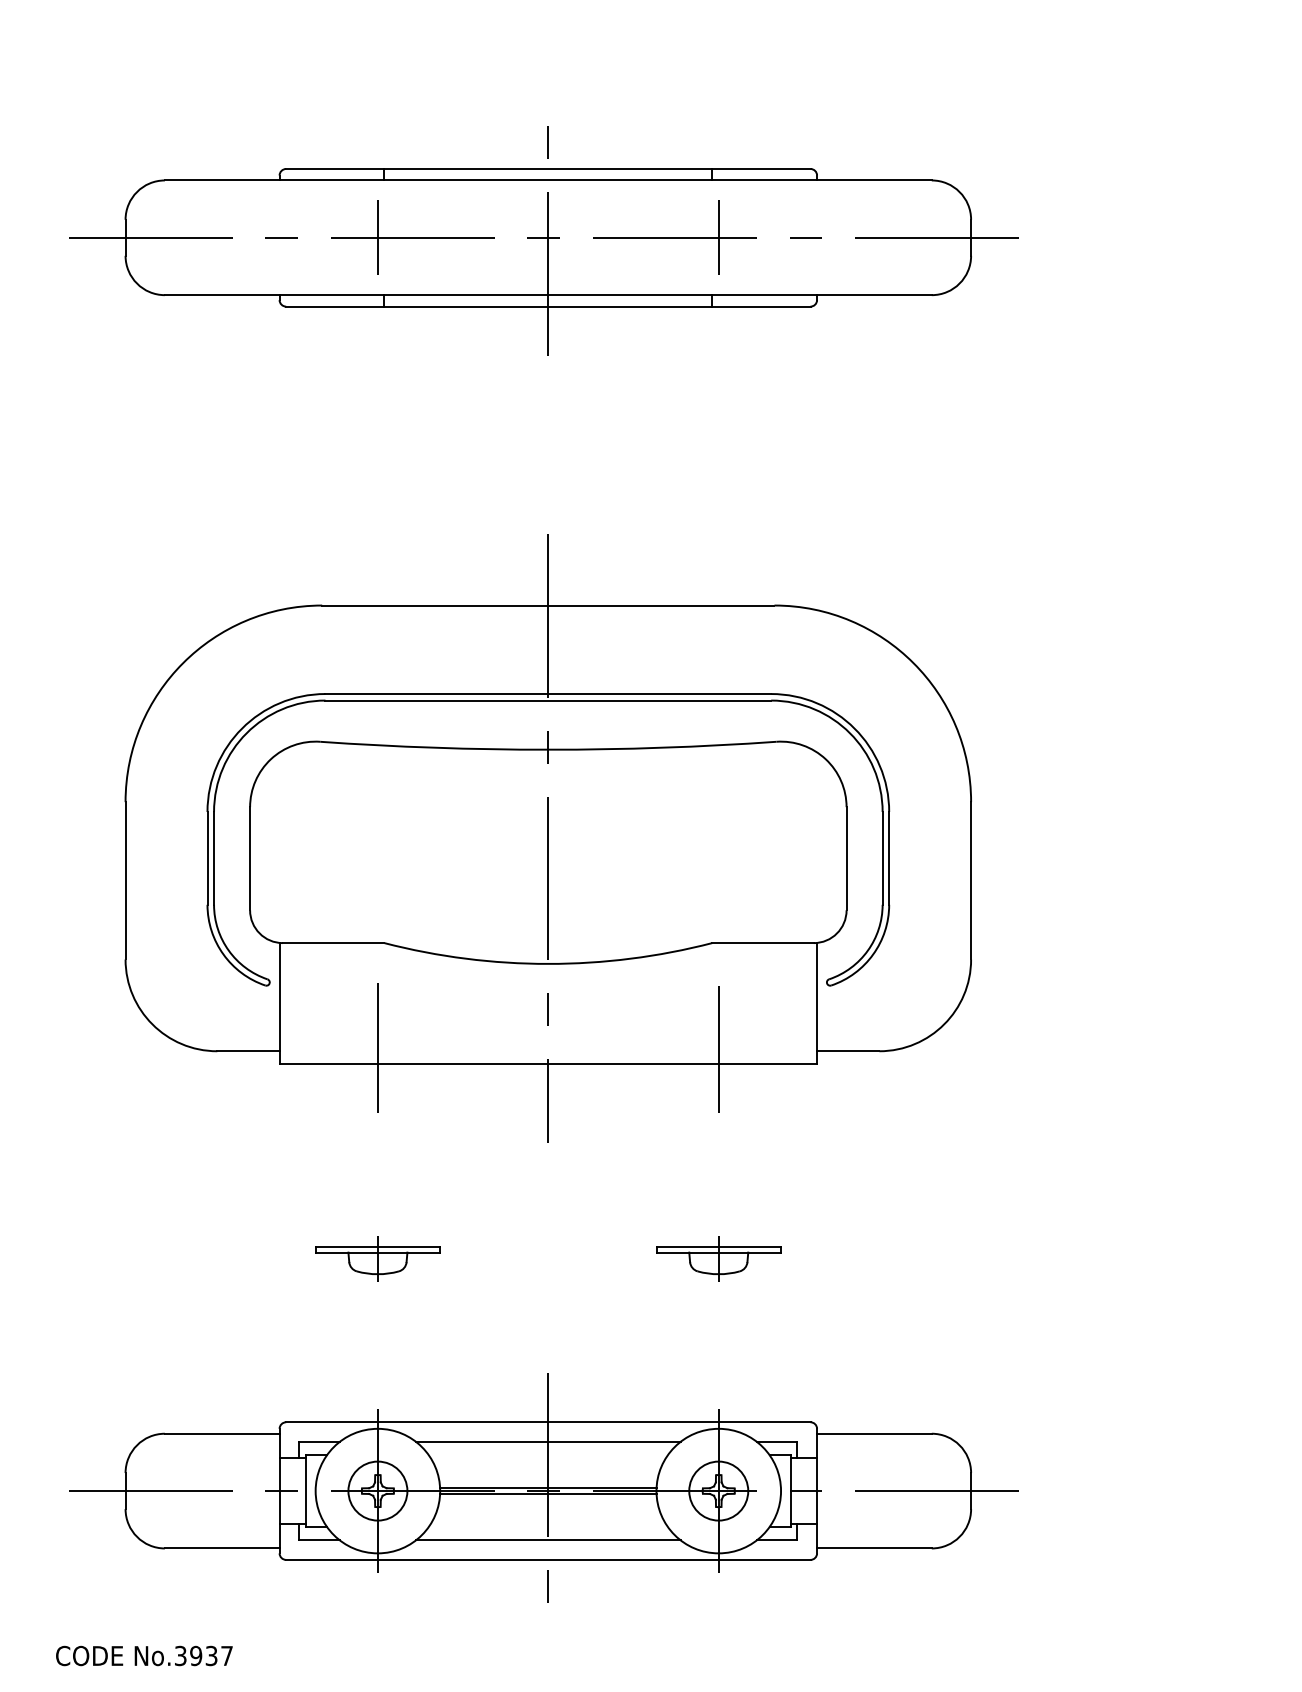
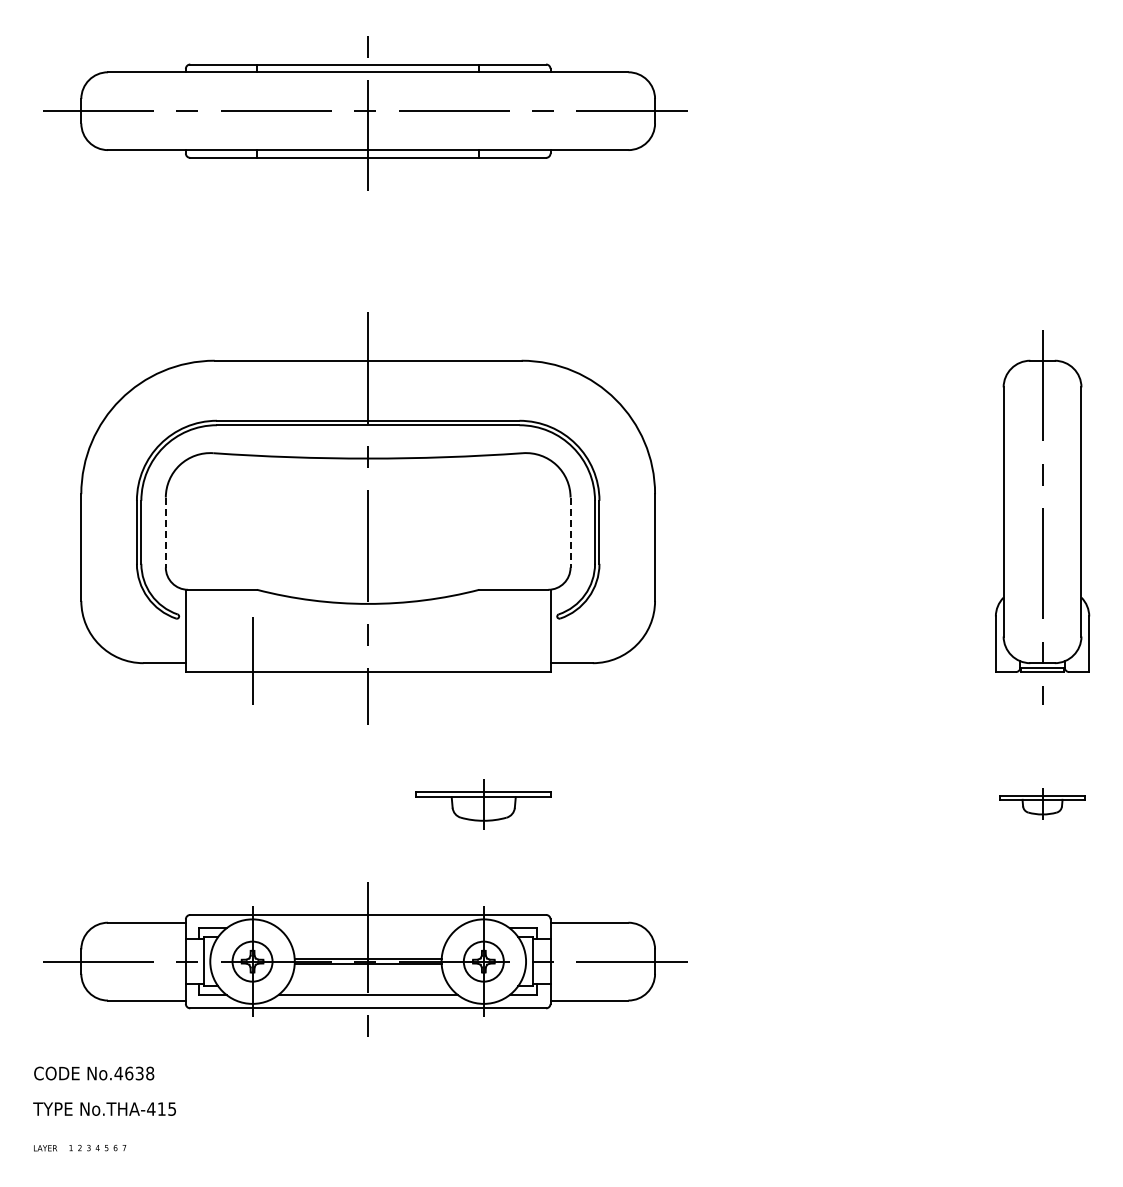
line: (377, 236) -> (252, 110), removed
line: (718, 236) -> (483, 110), removed
line: (249, 858) -> (165, 532), solid -> dashed
line: (846, 858) -> (570, 532), solid -> dashed
line: (718, 1050) -> (483, 662), removed
part: (377, 1258) -> (252, 803), removed
part: (718, 1258) -> (483, 803), size x1.6
line: (547, 1442) -> (367, 928), removed
text: (203, 1655) -> (134, 1073), No.3937 -> No.4638

